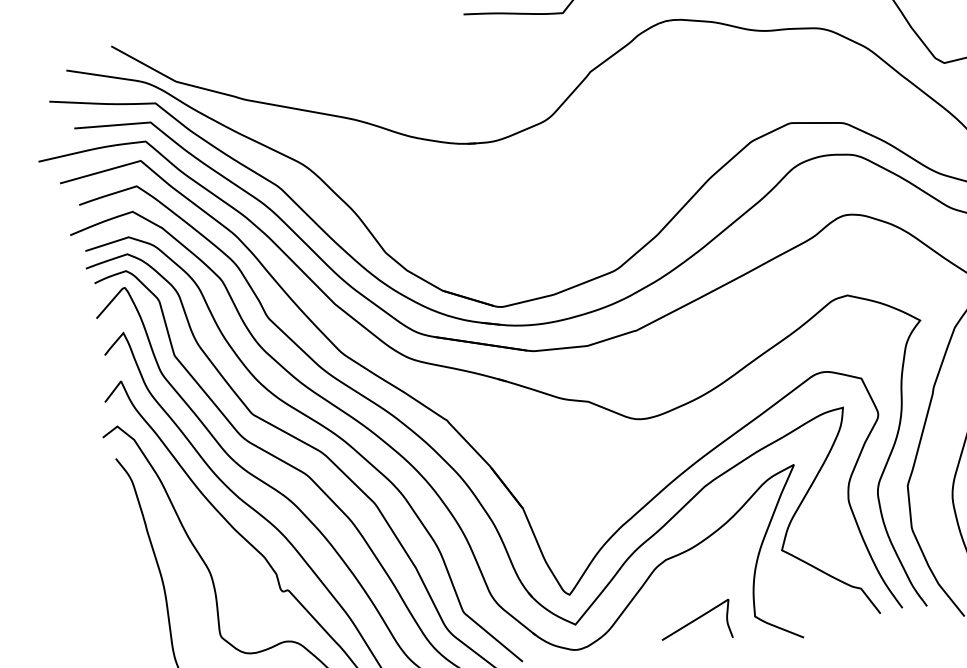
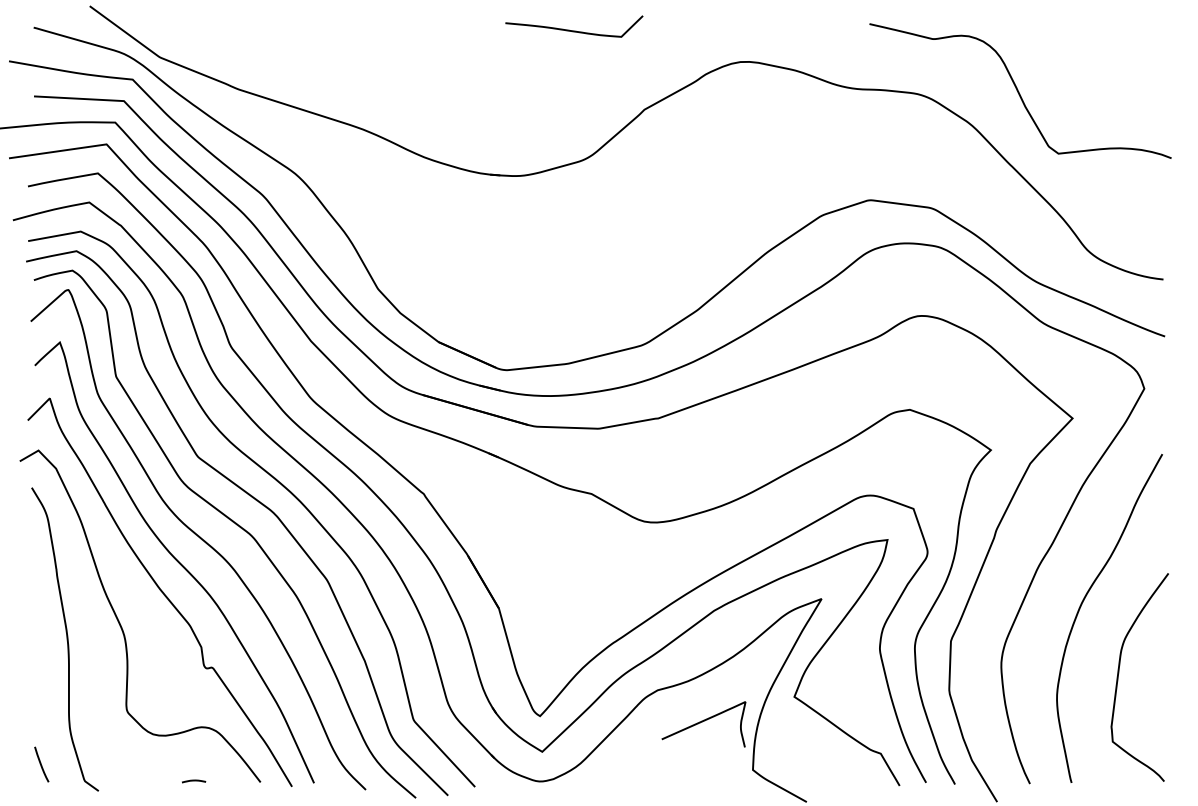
curve: (694, 621) -> (702, 722), moved

